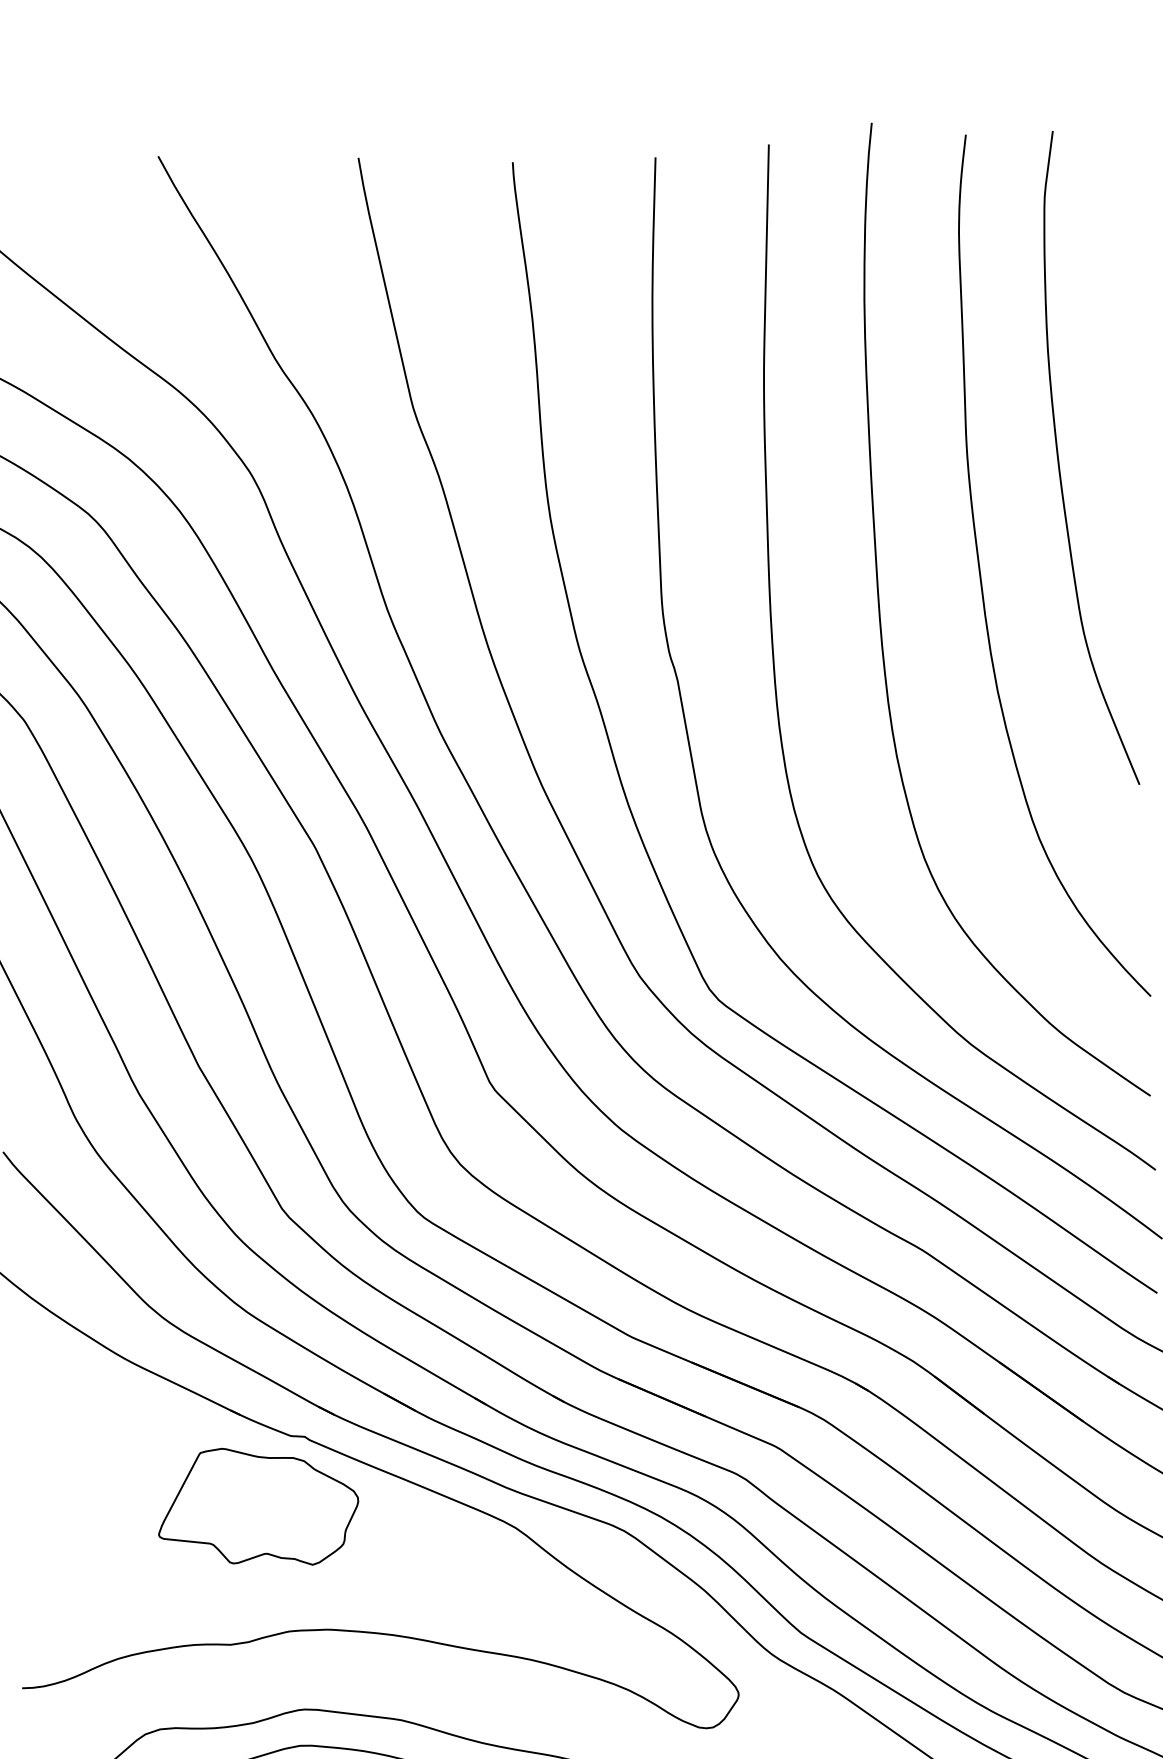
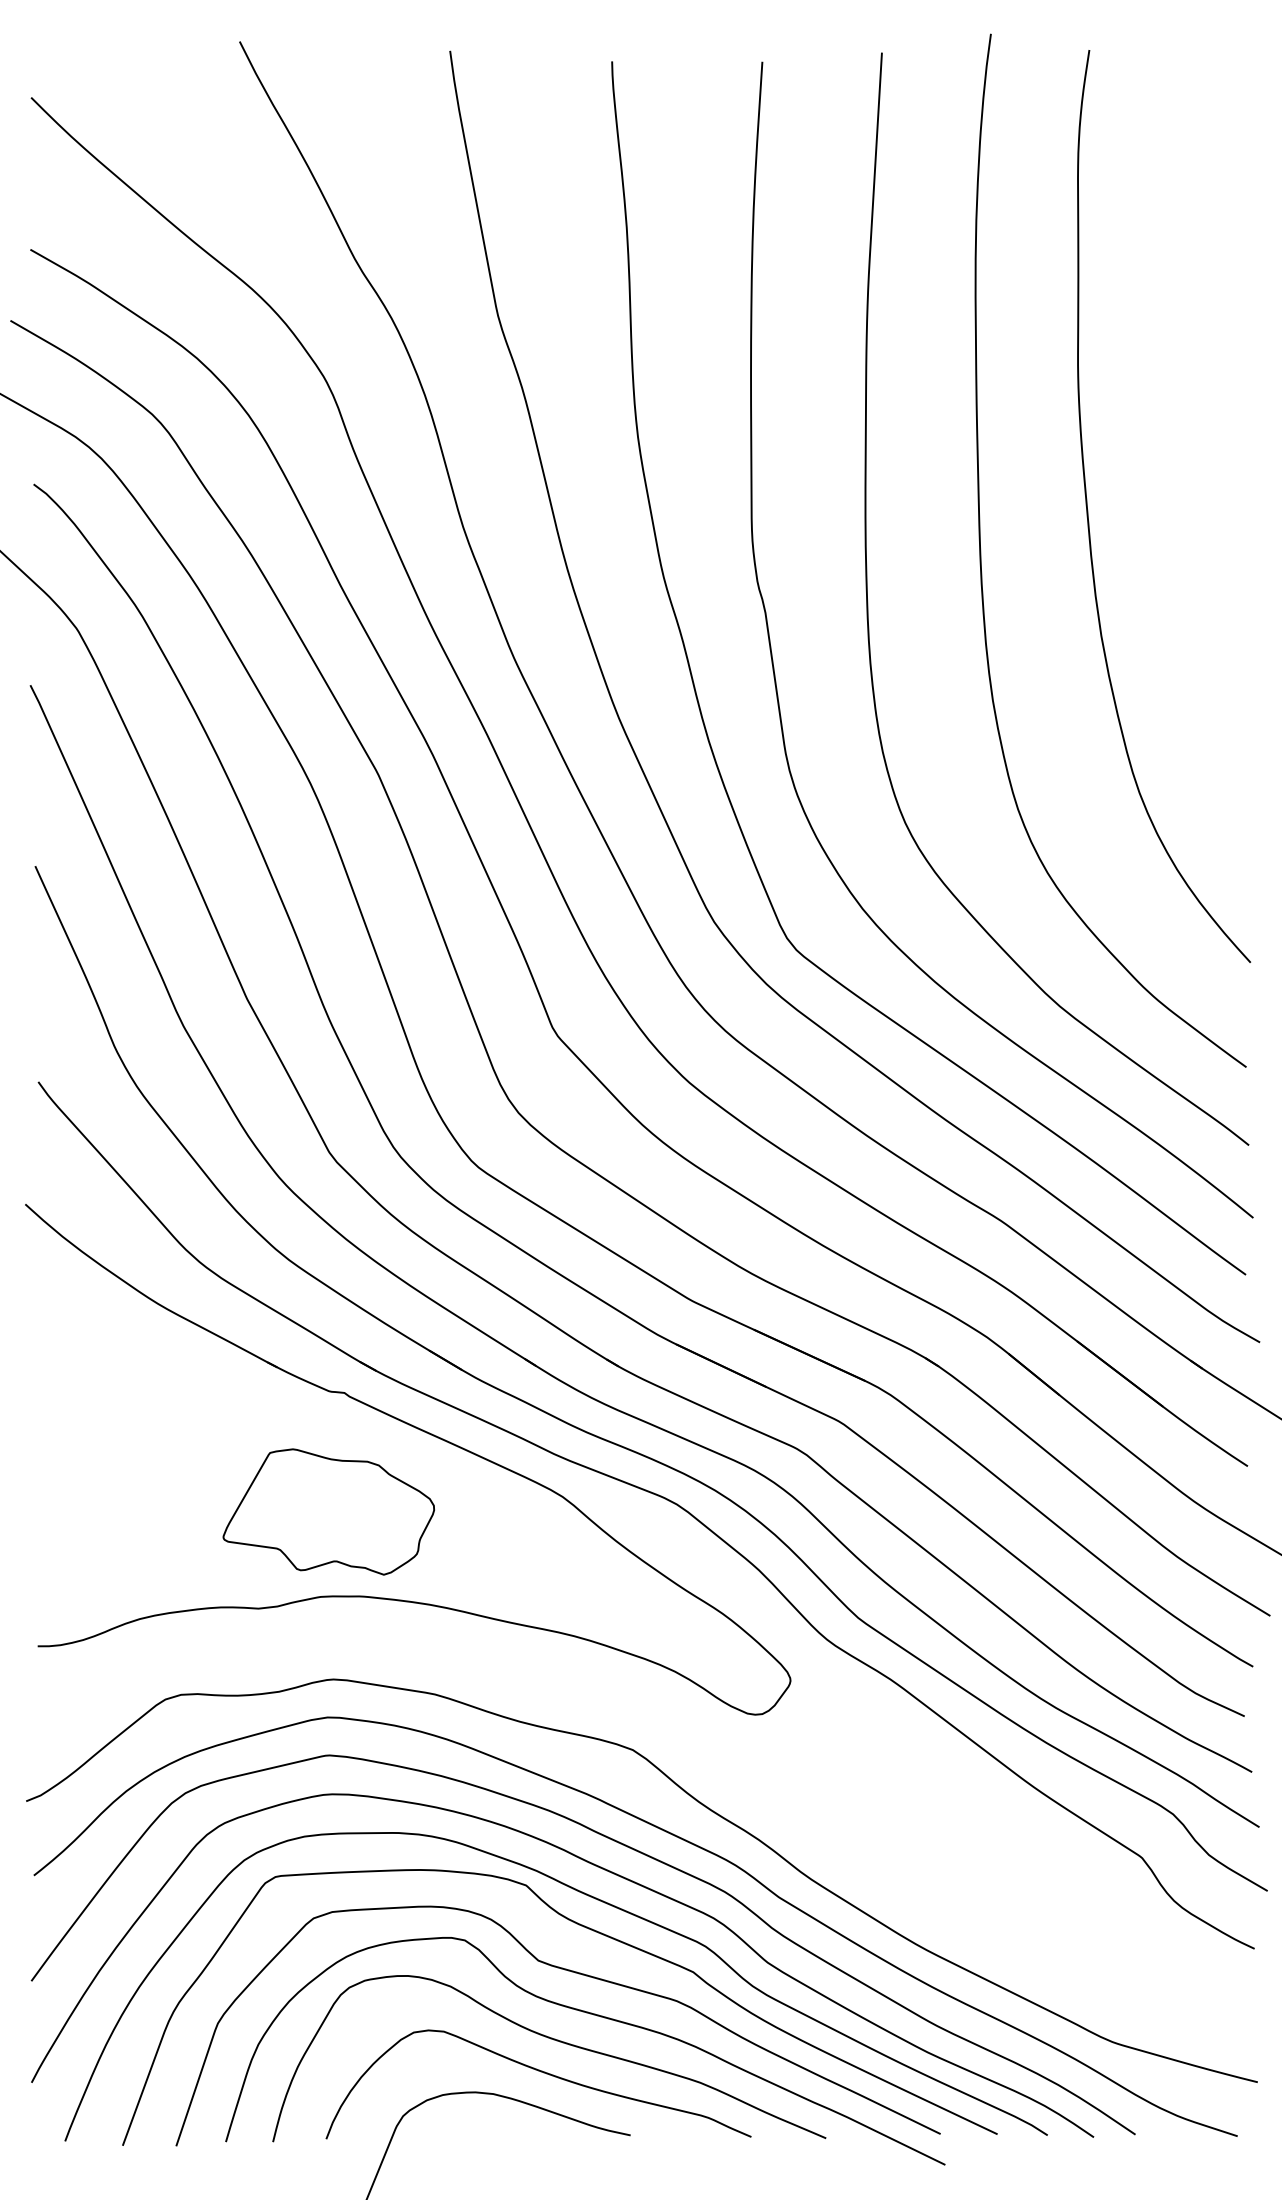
curve: (1059, 463) -> (1175, 399), removed
part: (257, 1506) -> (328, 1511), moved

